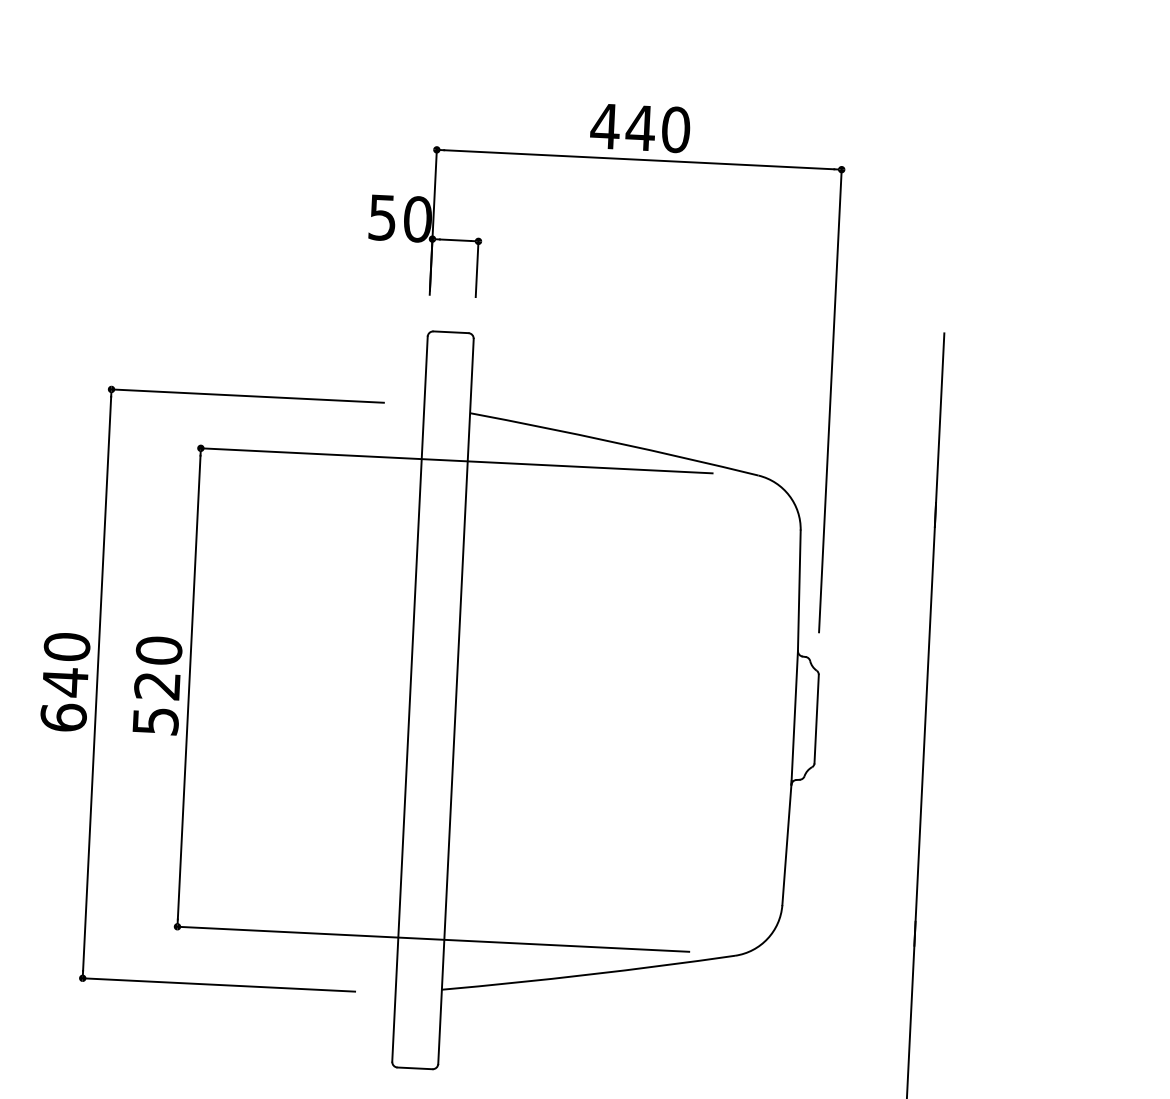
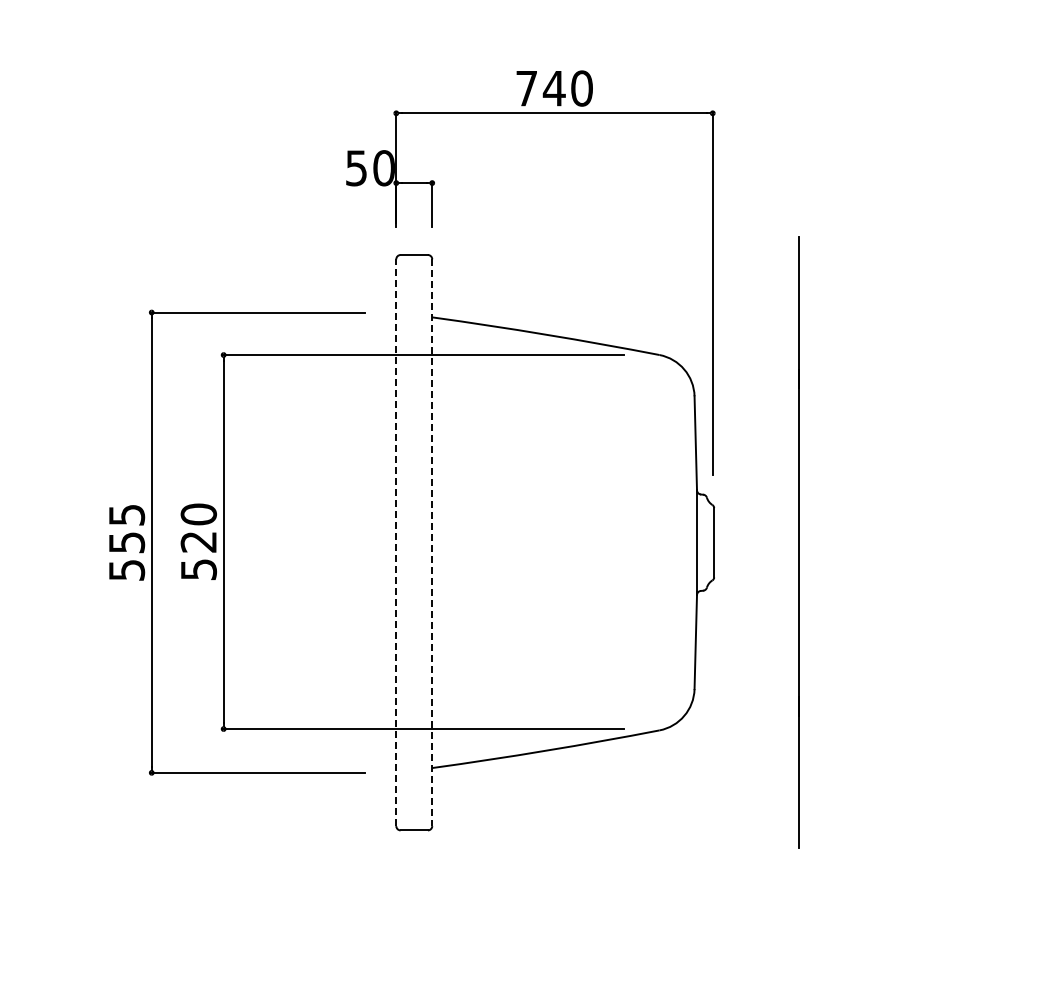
text: (604, 126) -> (526, 88), 440 -> 740
text: (64, 682) -> (126, 542), 640 -> 555
line: (410, 698) -> (396, 542), solid -> dashed
line: (456, 702) -> (432, 543), solid -> dashed

